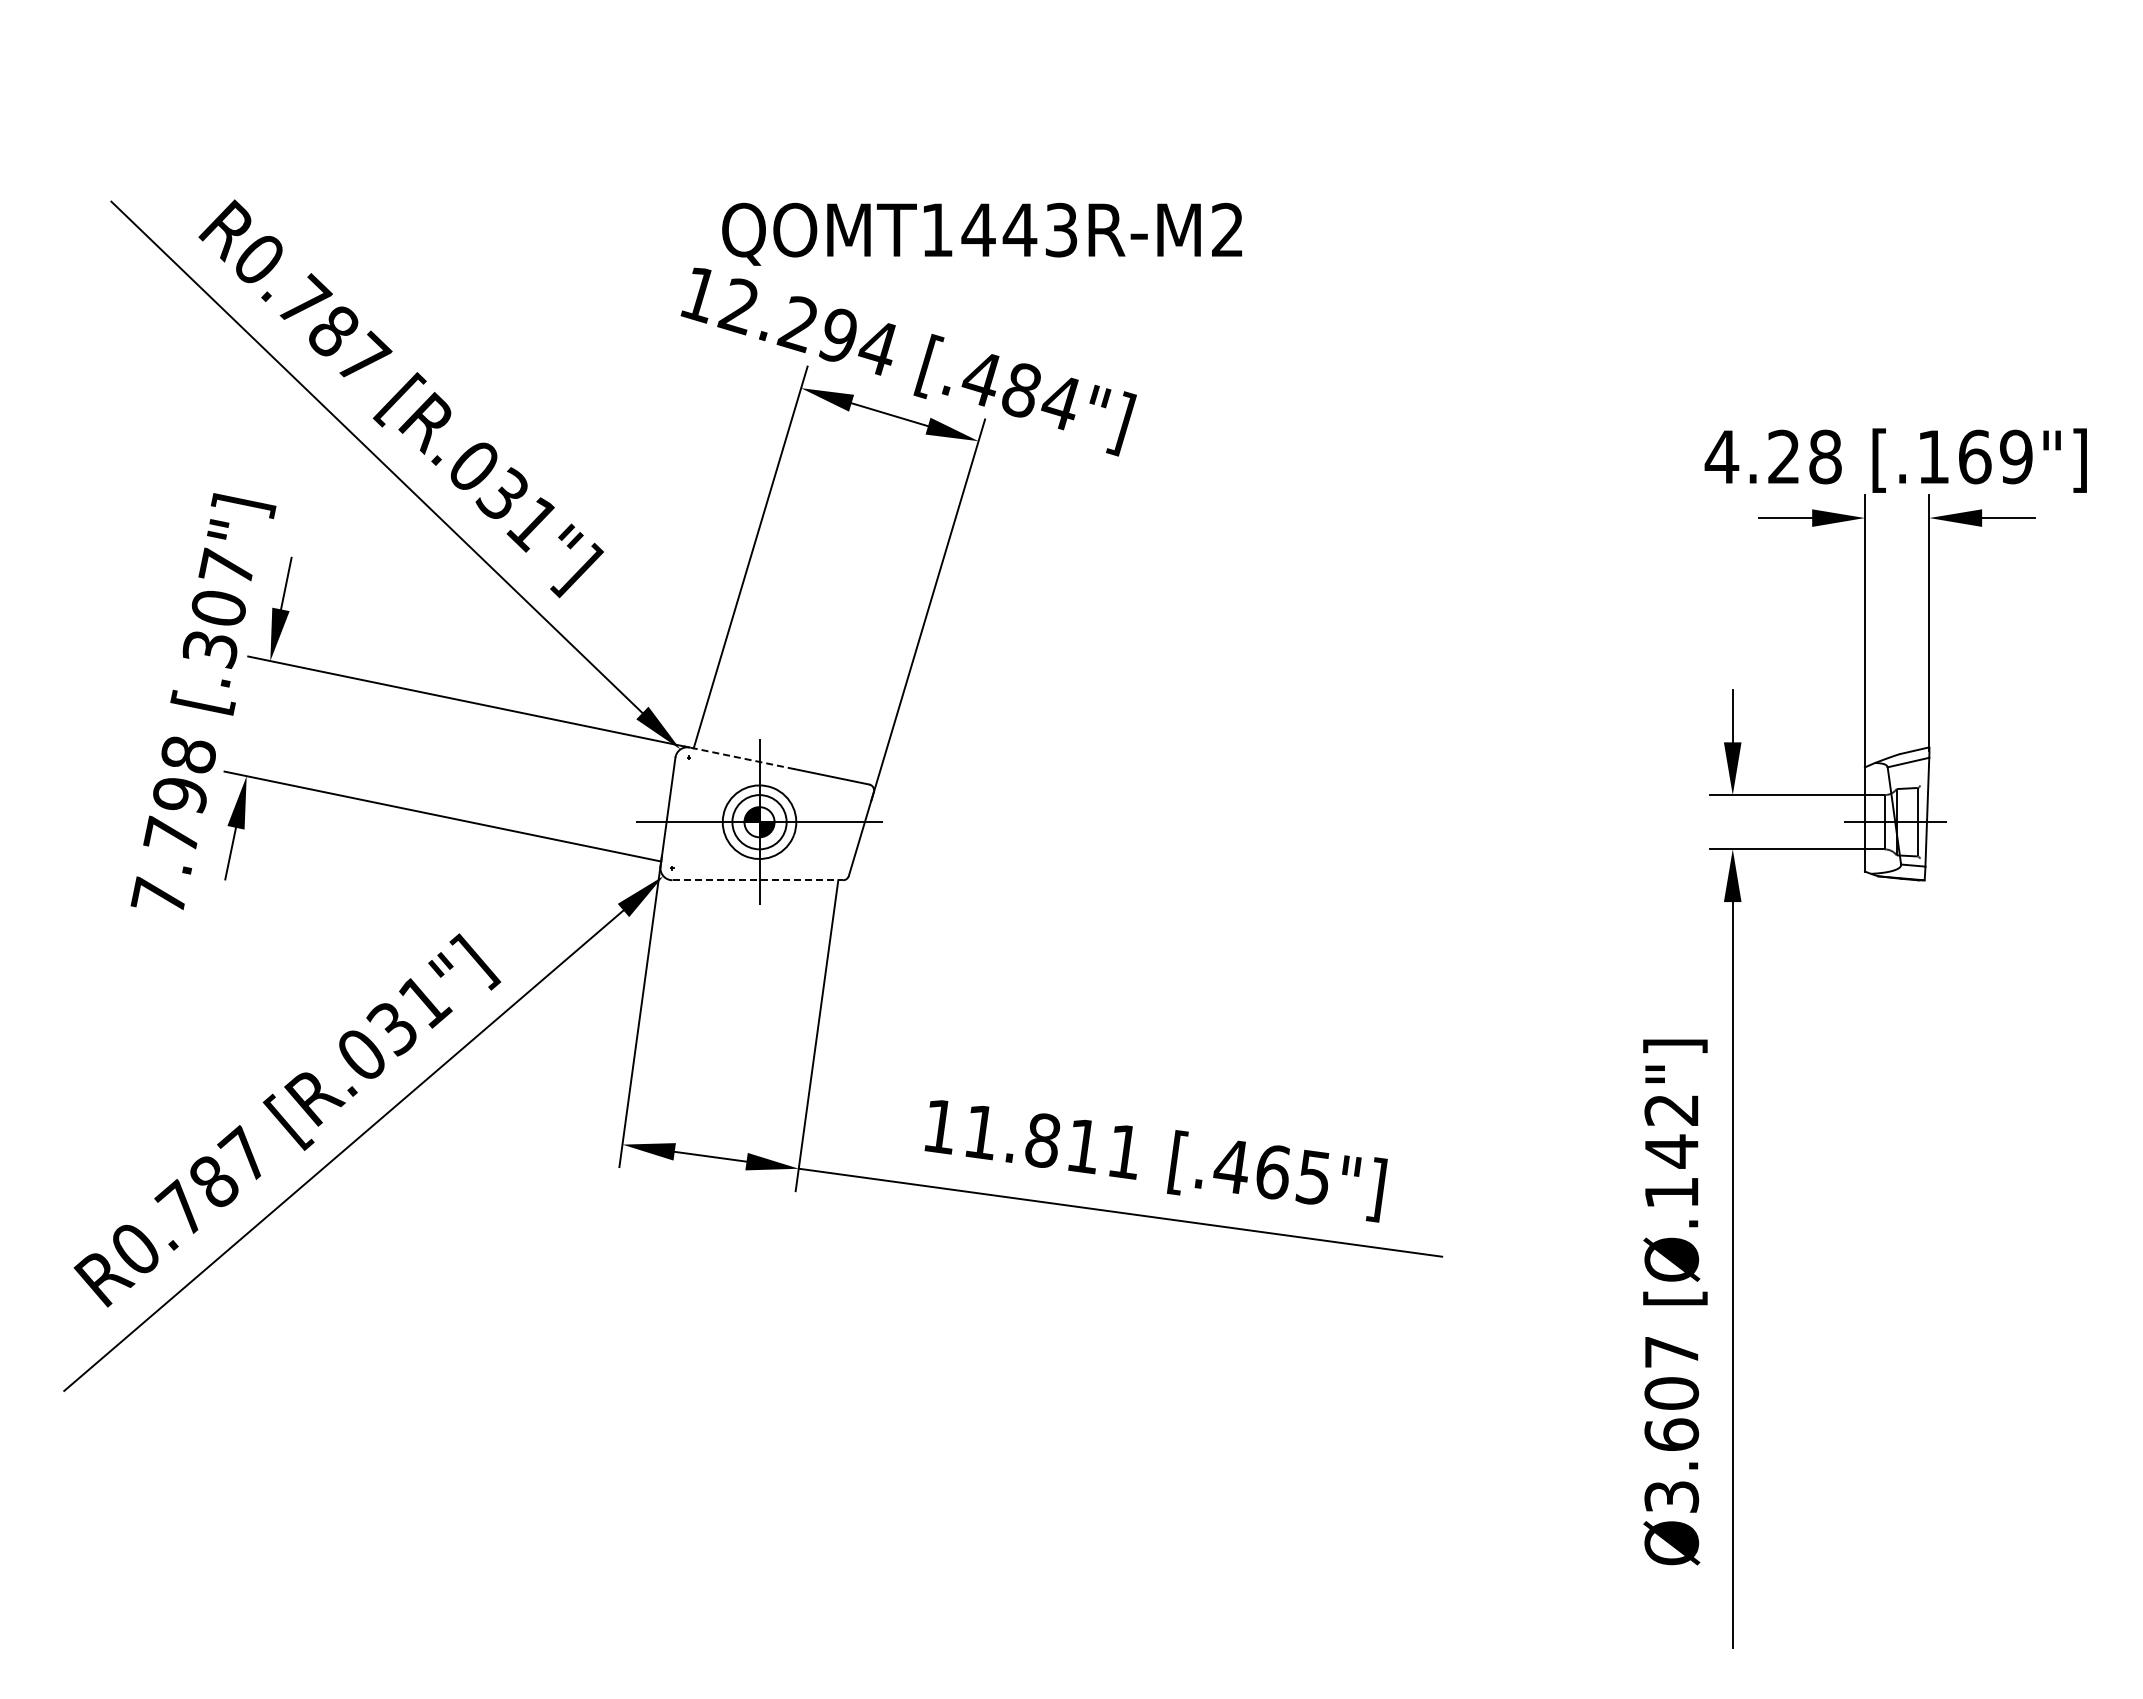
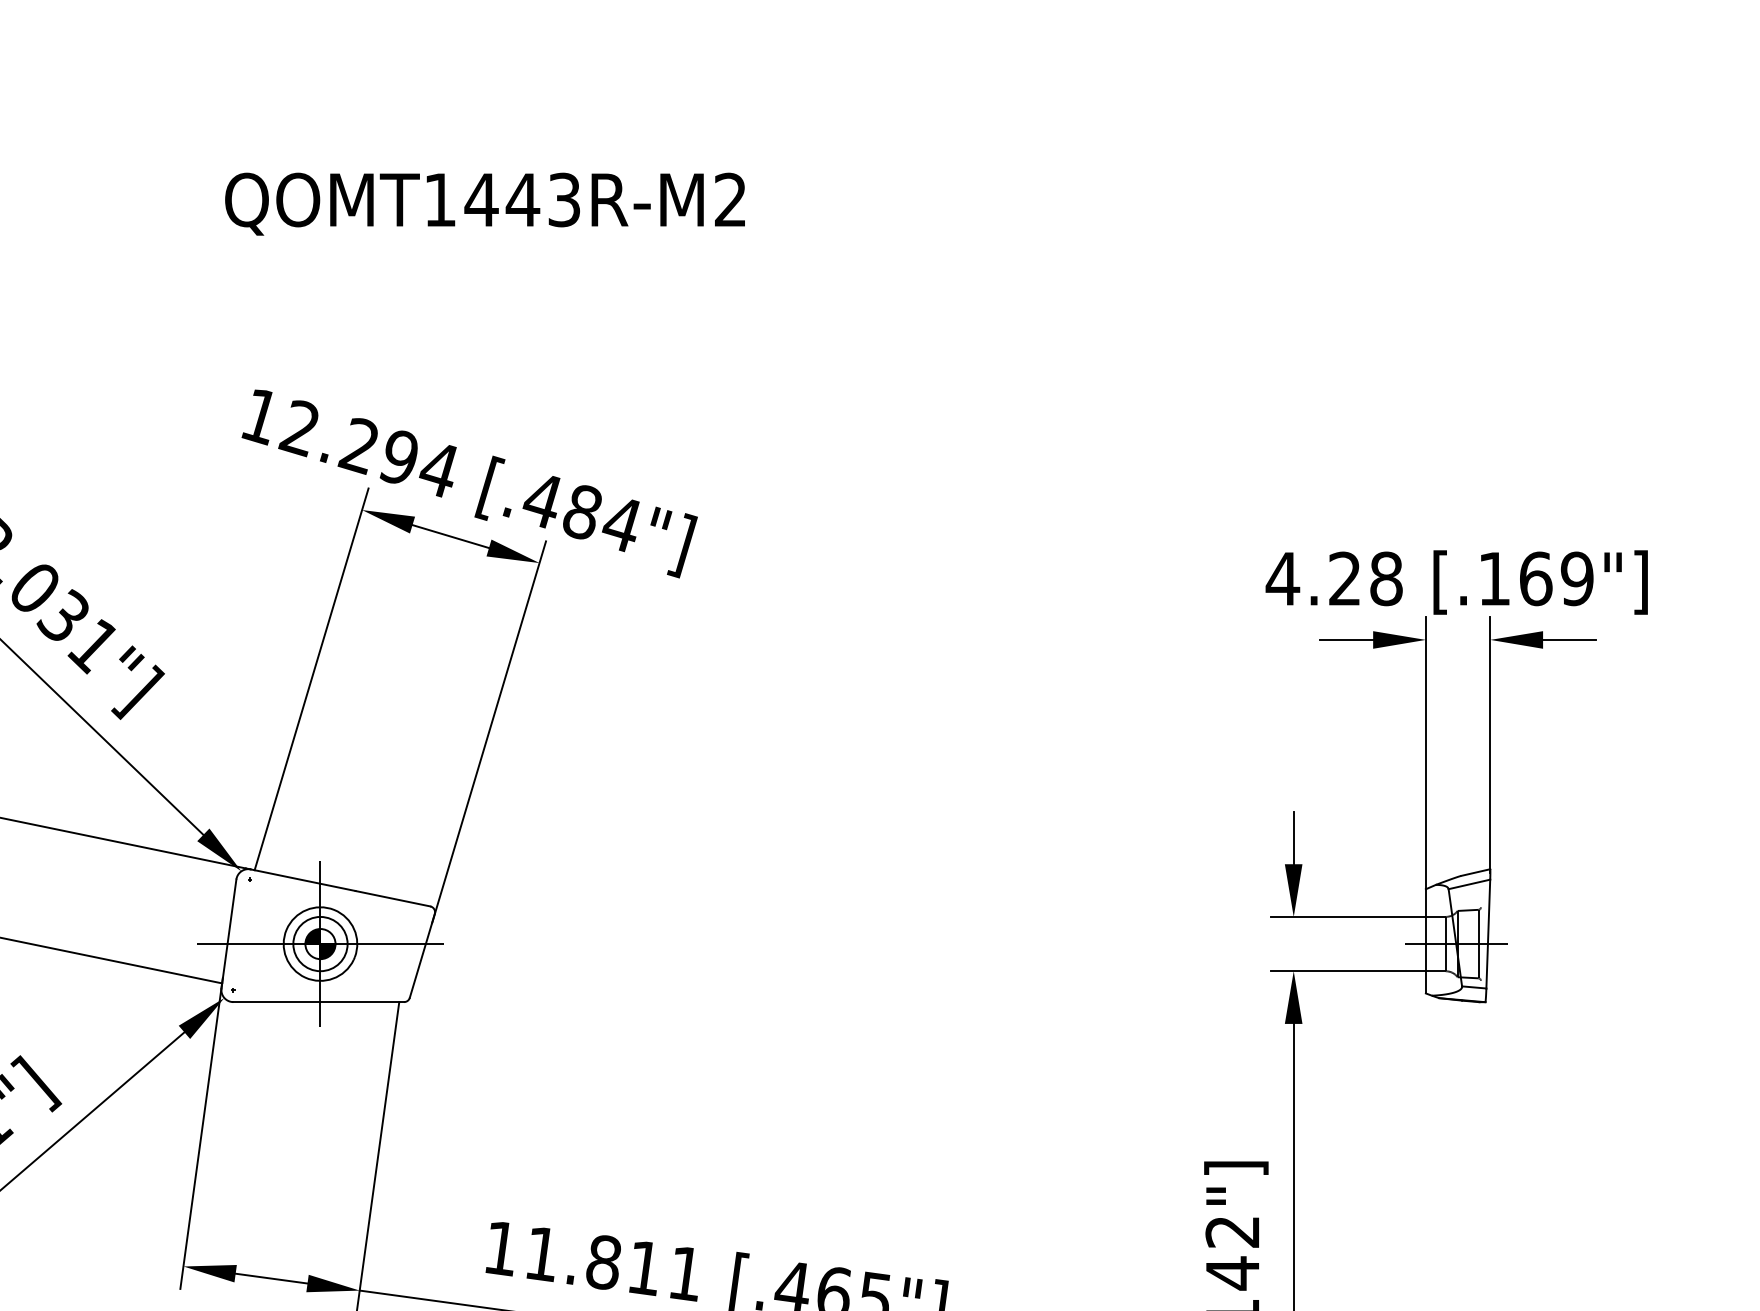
text: (981, 233) -> (484, 203), moved
line: (741, 758) -> (302, 880), dashed -> solid
line: (758, 880) -> (319, 1002), dashed -> solid

